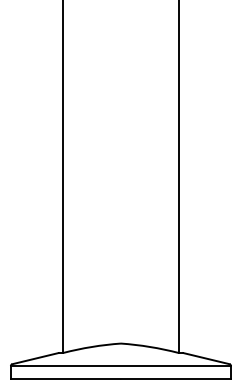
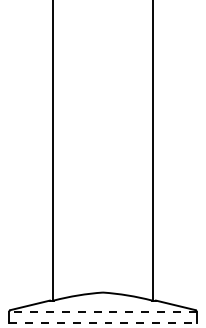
line: (121, 365) -> (103, 311), solid -> dashed
line: (121, 378) -> (103, 322), solid -> dashed

